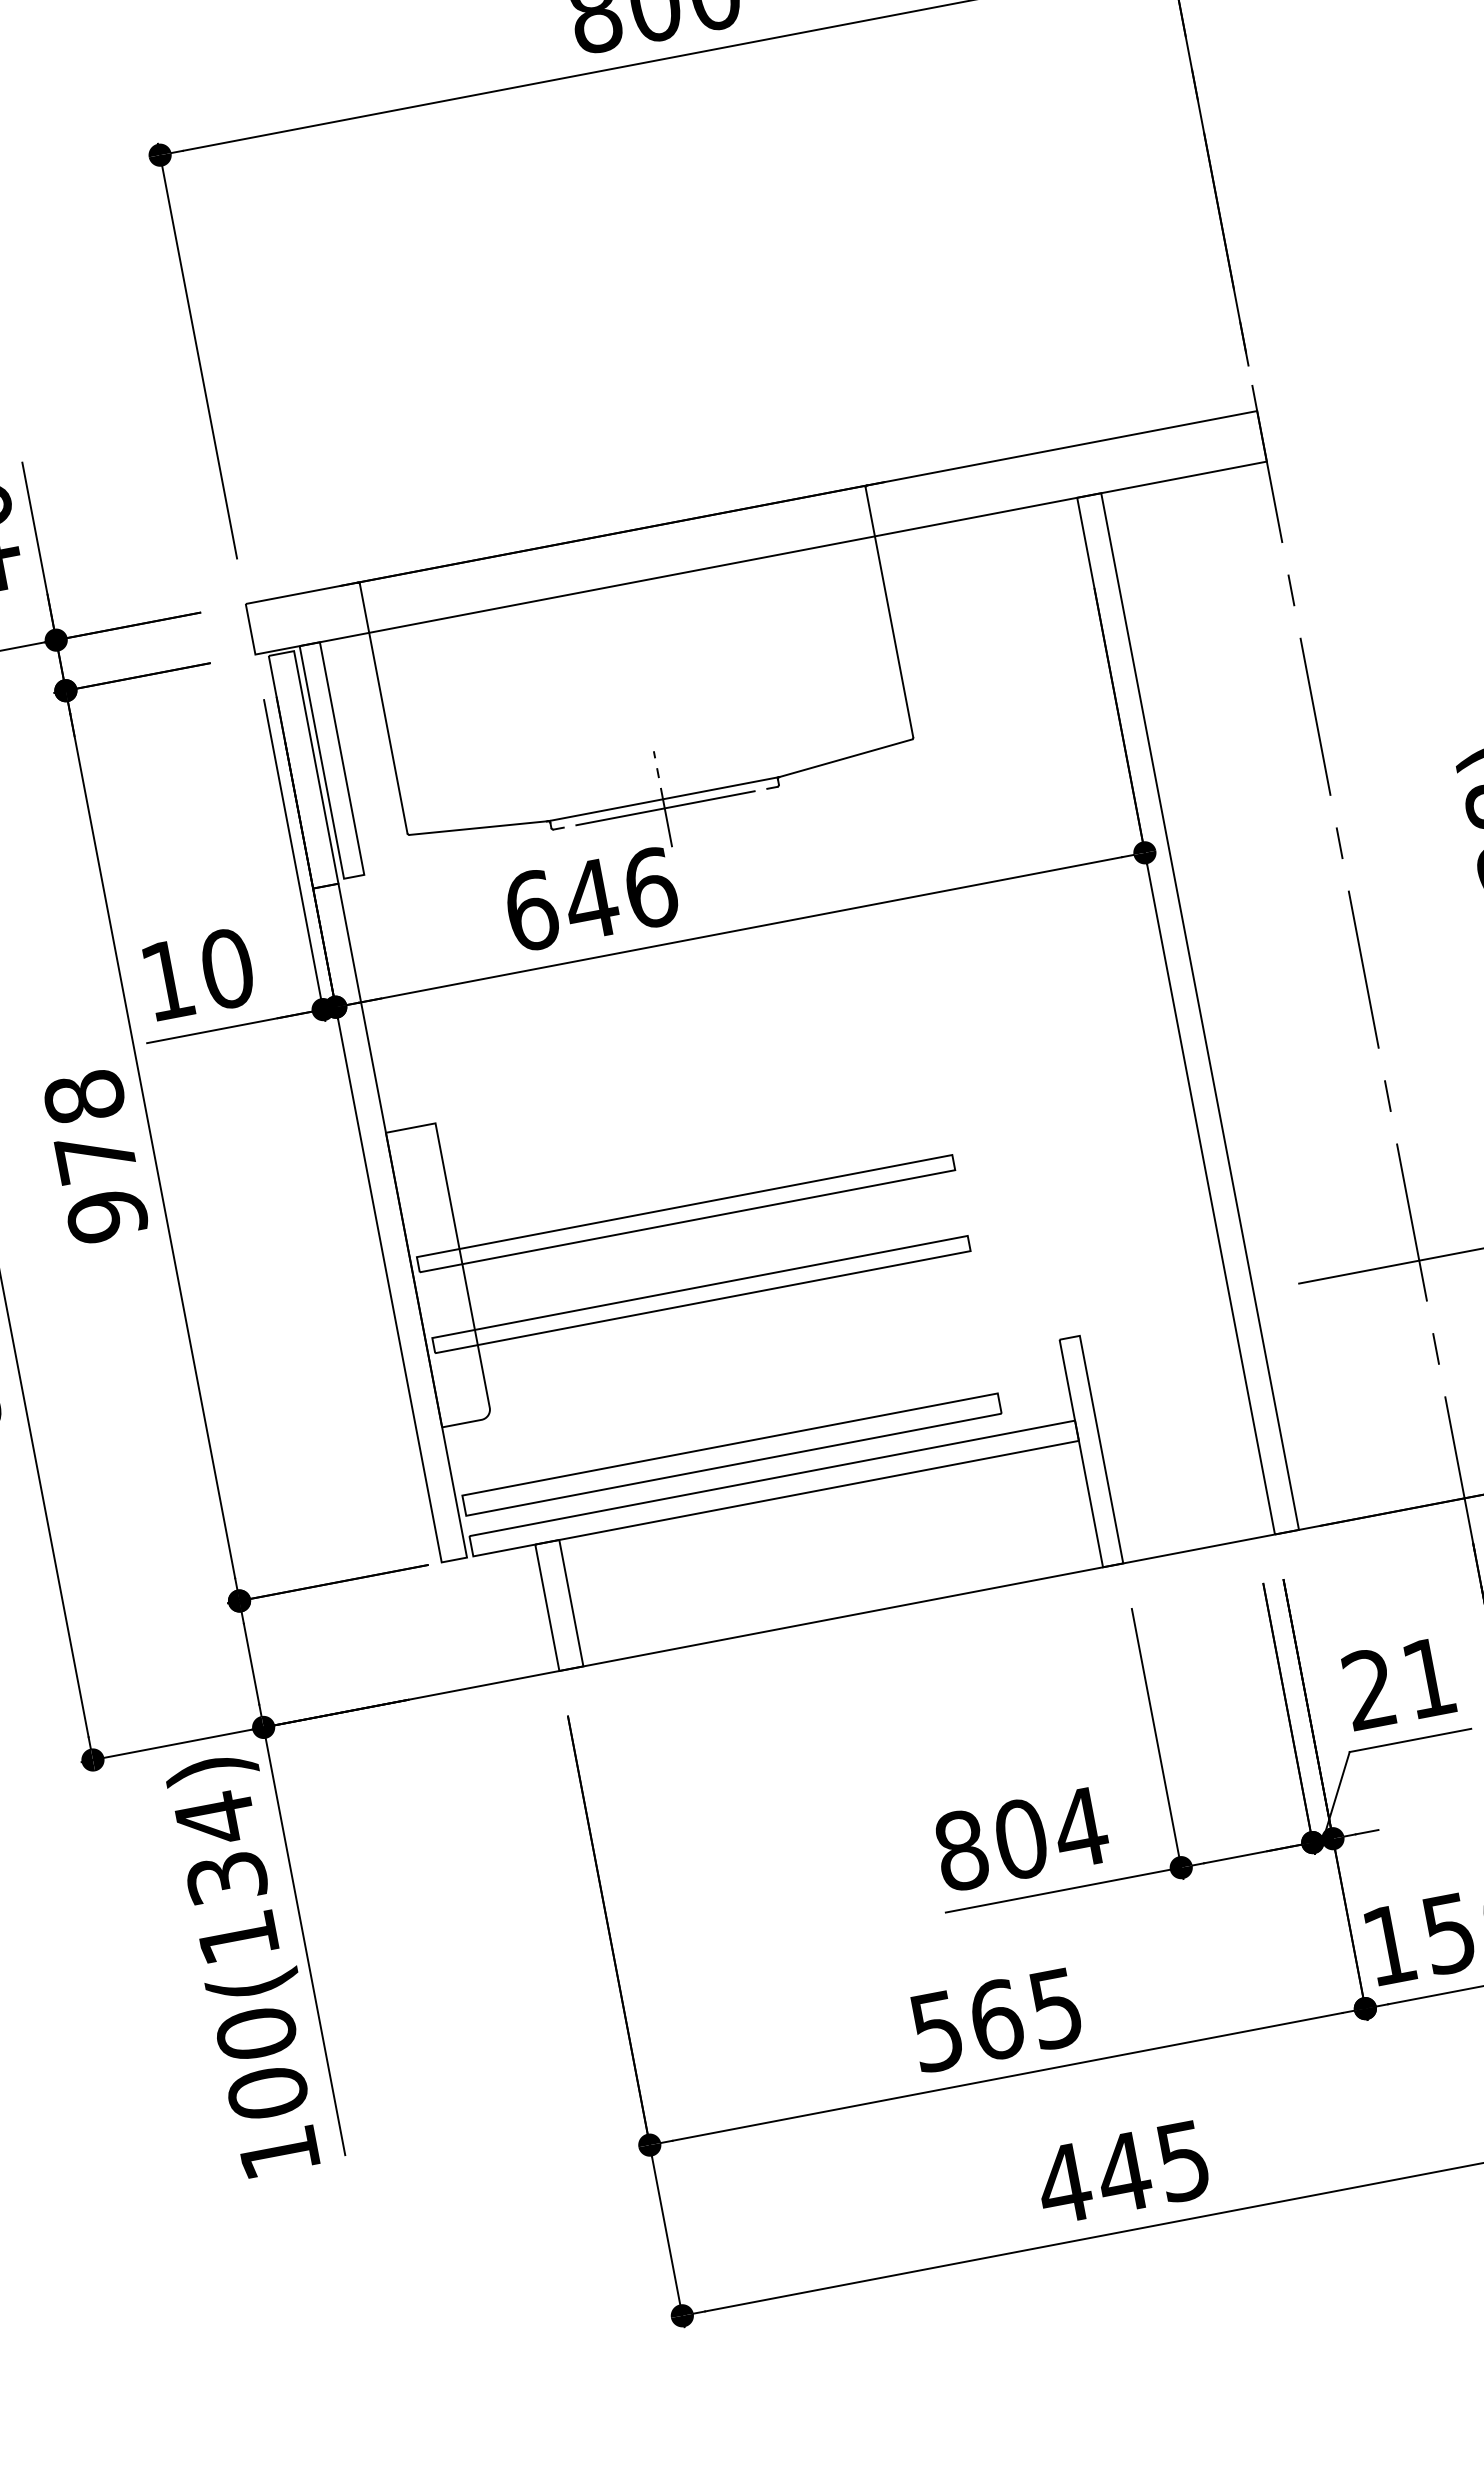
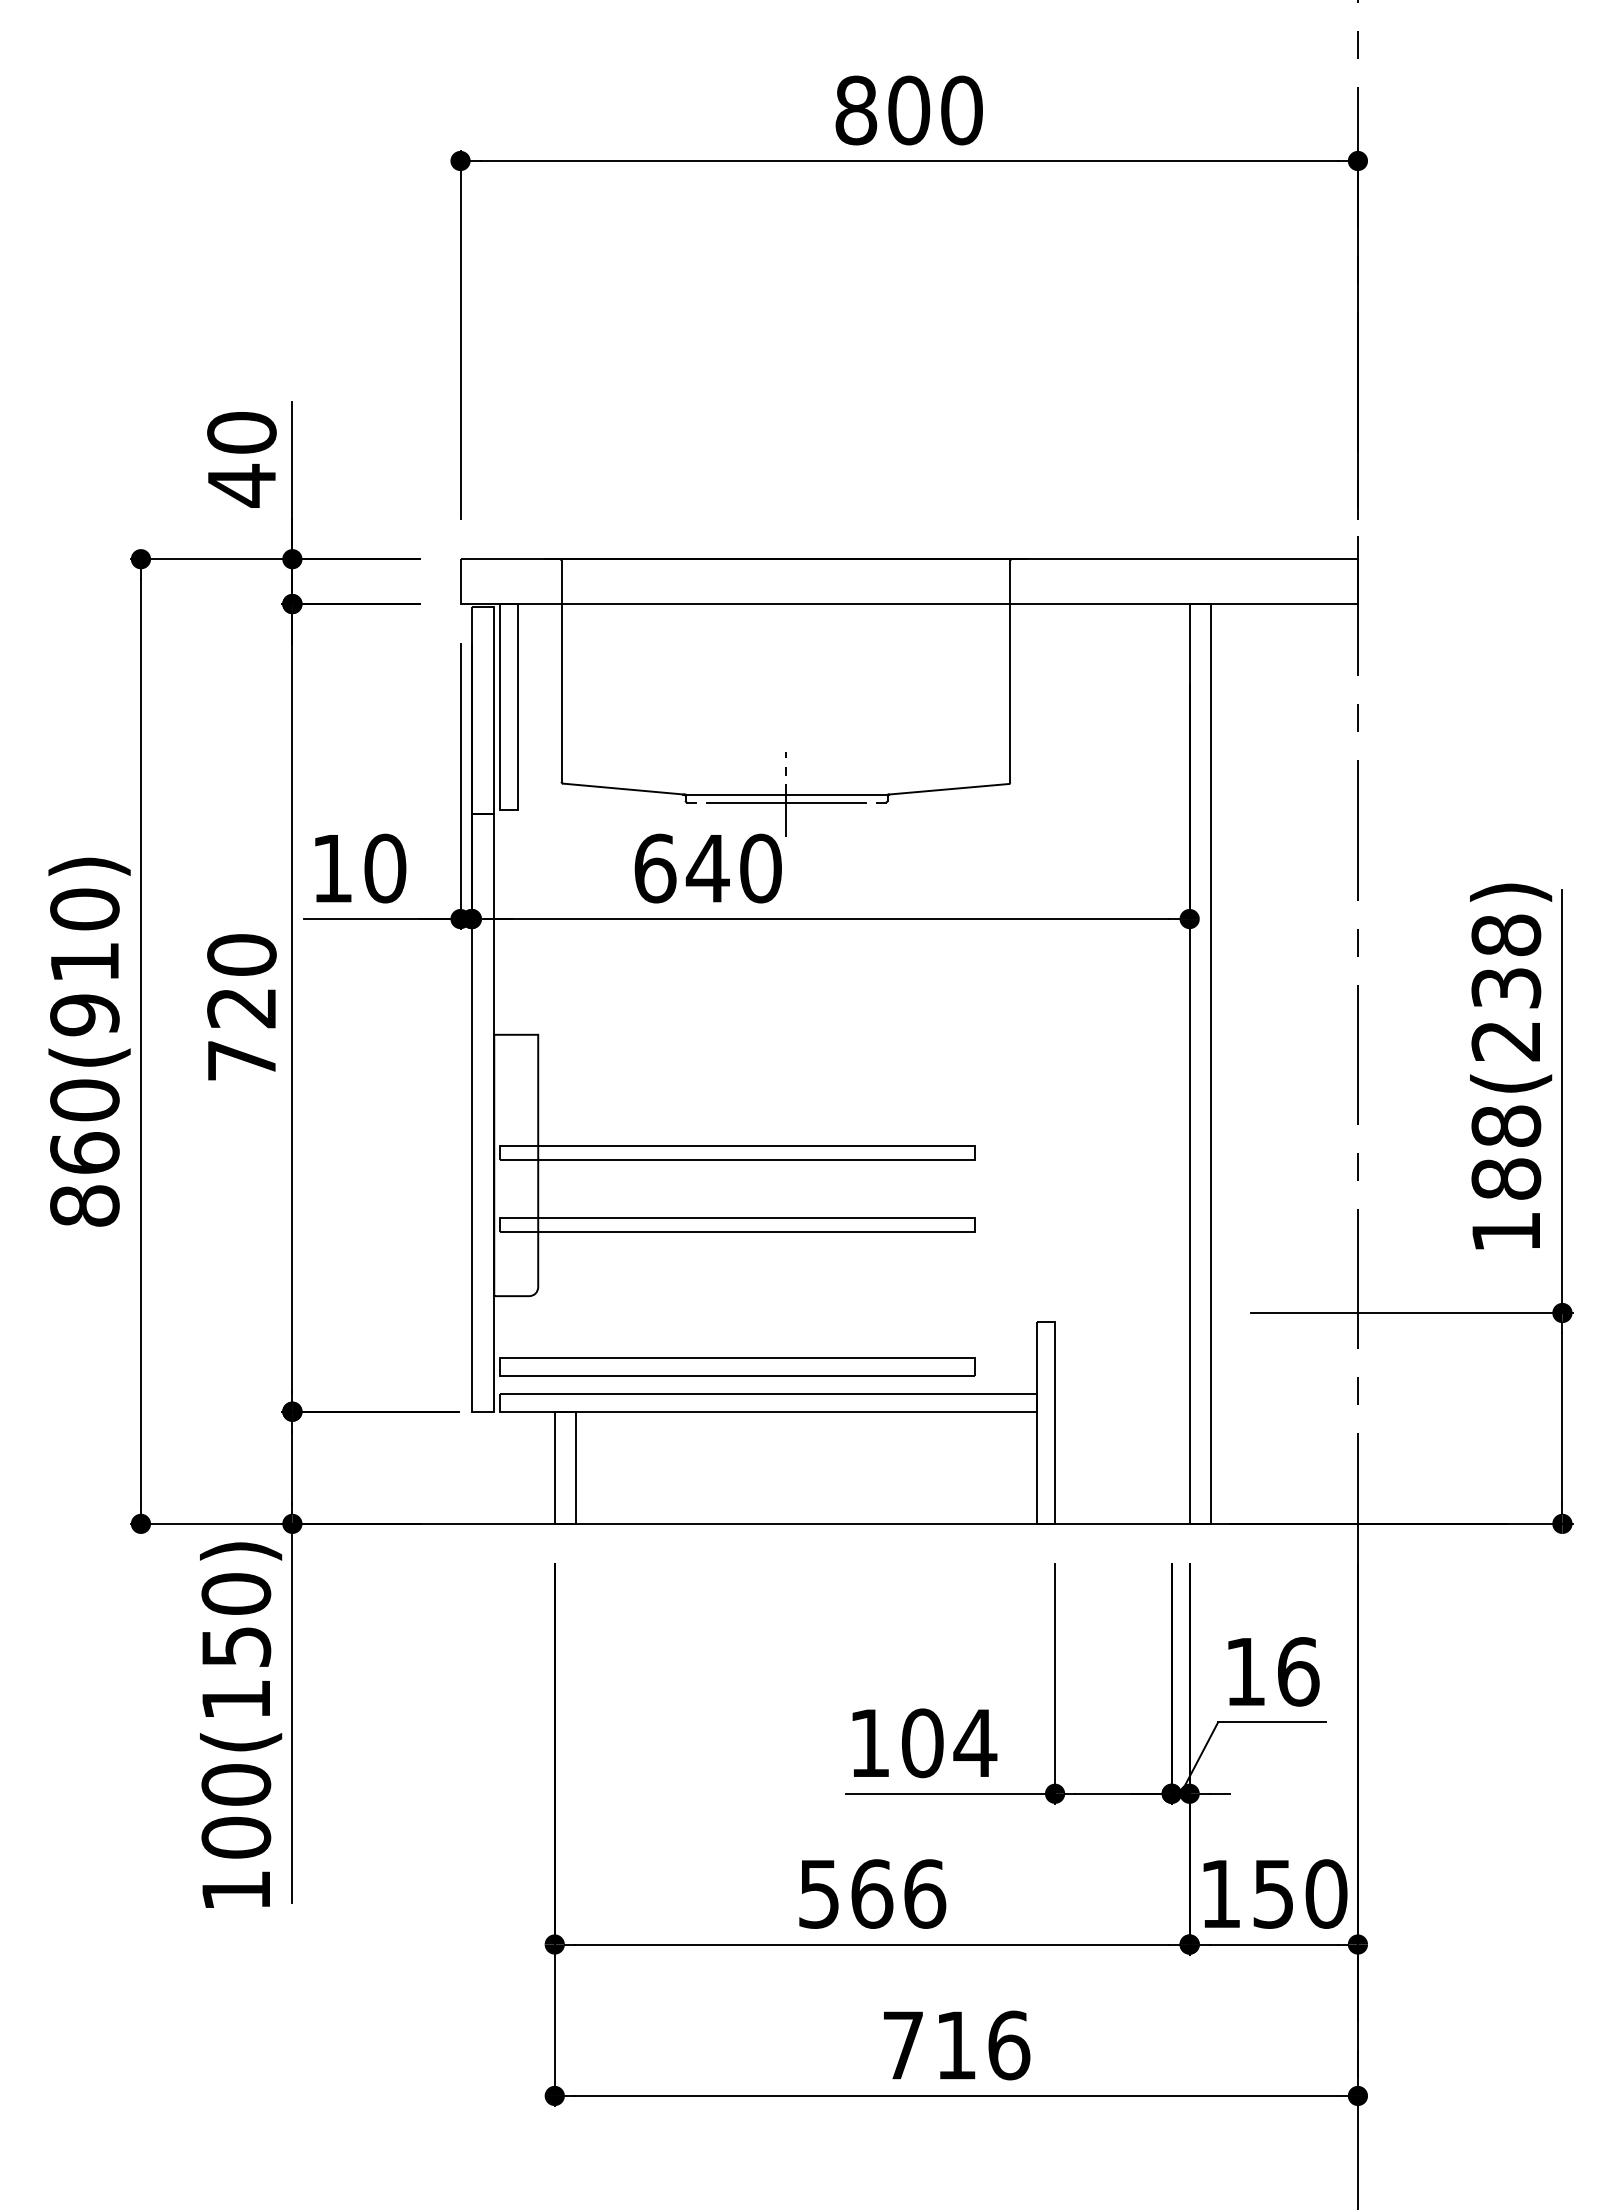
text: (651, 887) -> (761, 868), 646 -> 640
text: (95, 1156) -> (241, 1007), 978 -> 720
text: (1400, 1683) -> (1272, 1671), 21 -> 16
text: (221, 1847) -> (236, 1619), 100(134) -> 100(150)
text: (961, 1850) -> (869, 1743), 804 -> 104
text: (1056, 2007) -> (925, 1893), 565 -> 566
text: (1123, 2172) -> (955, 2045), 445 -> 716

